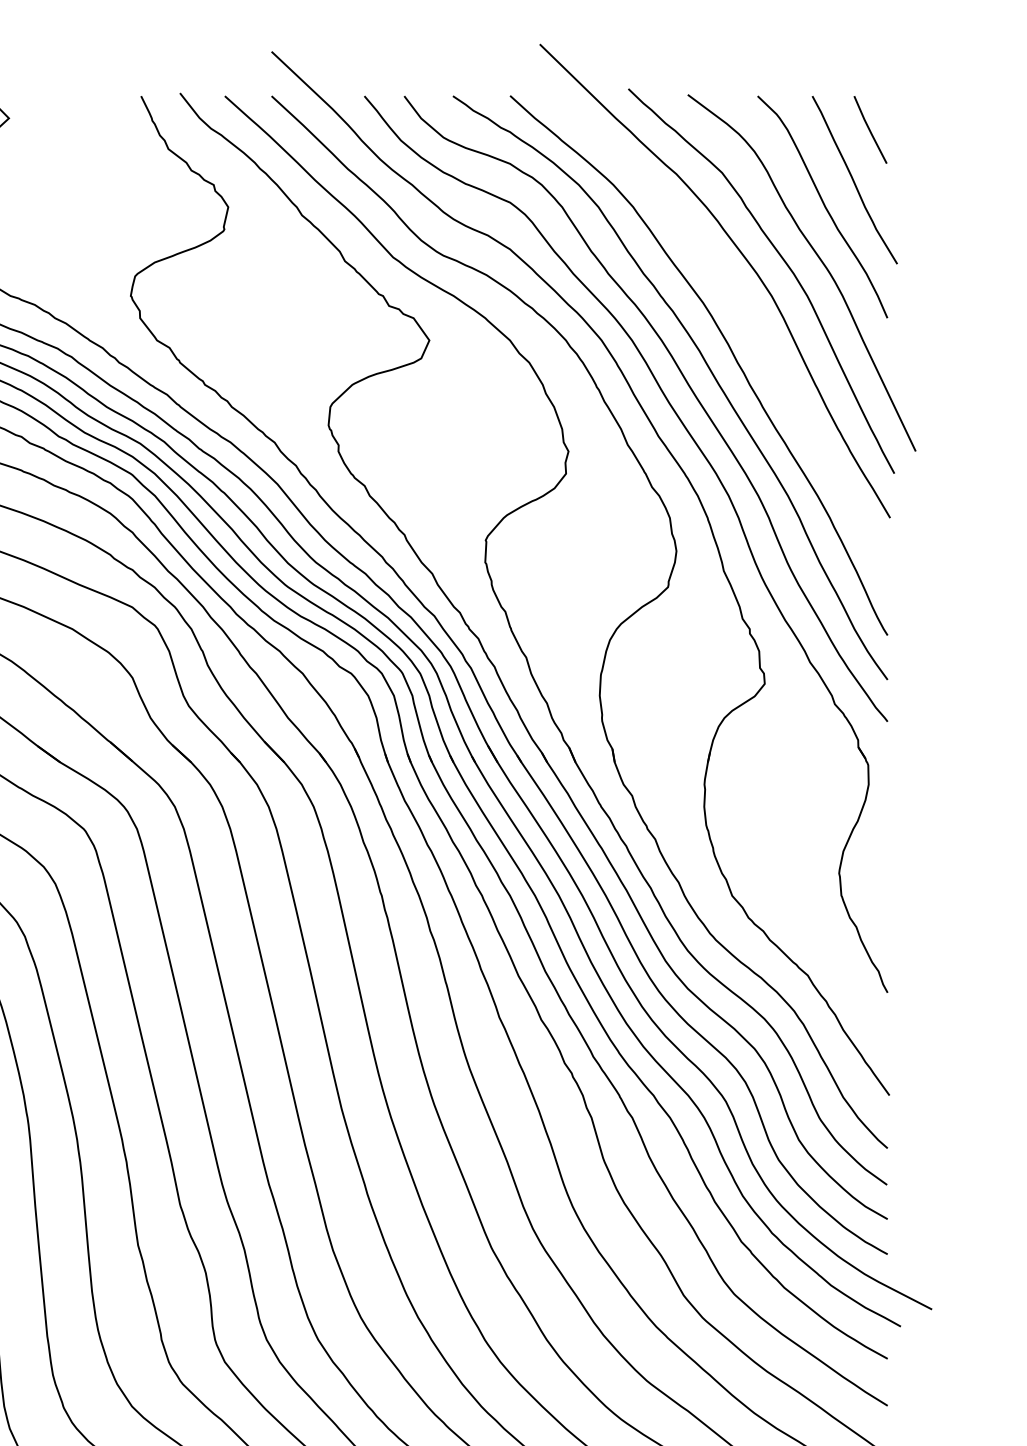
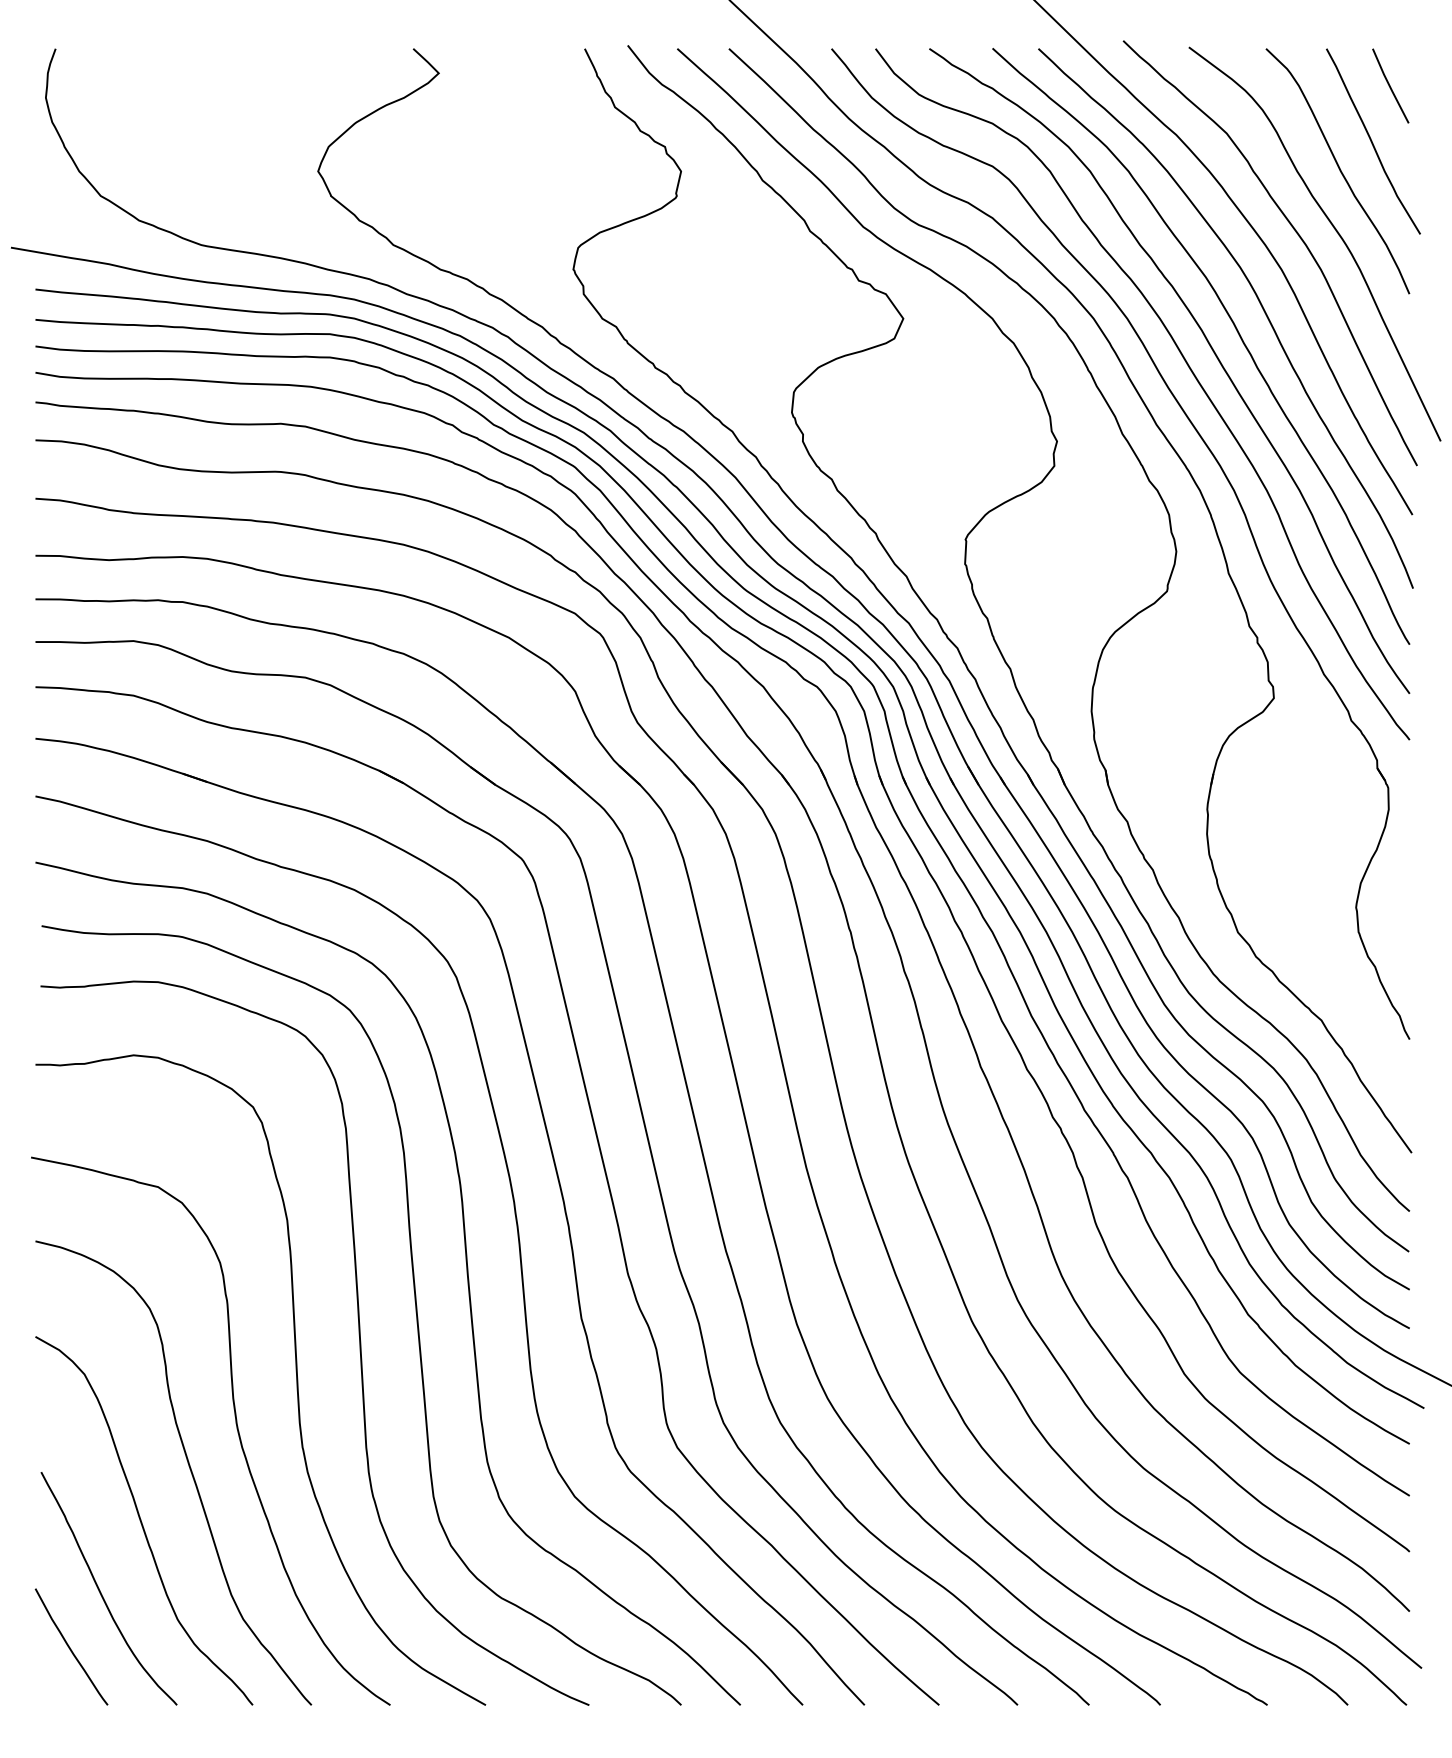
curve: (750, 324) -> (1258, 301), added

